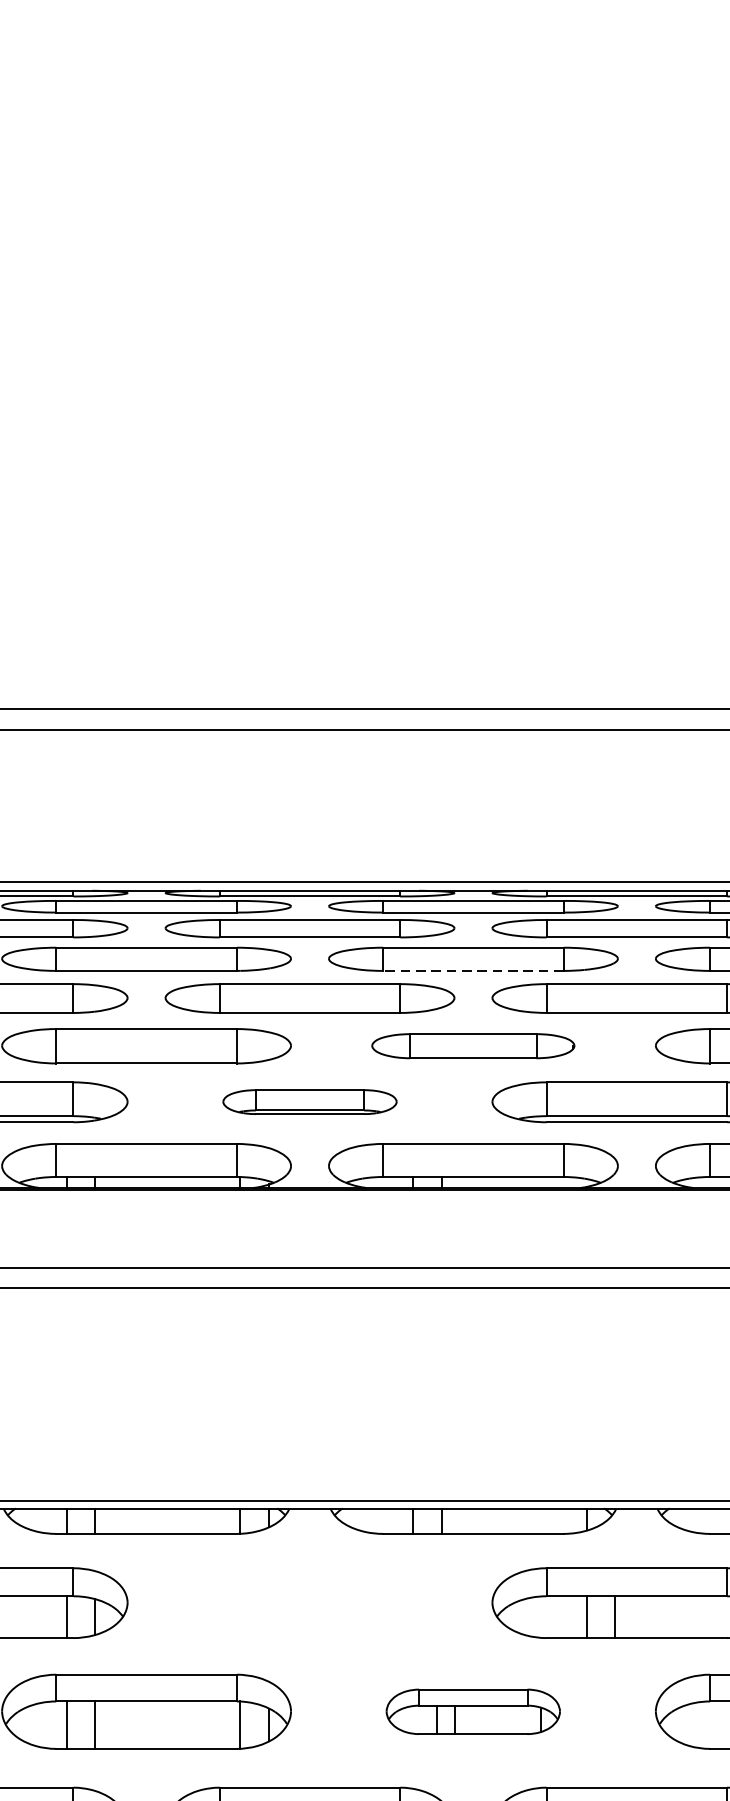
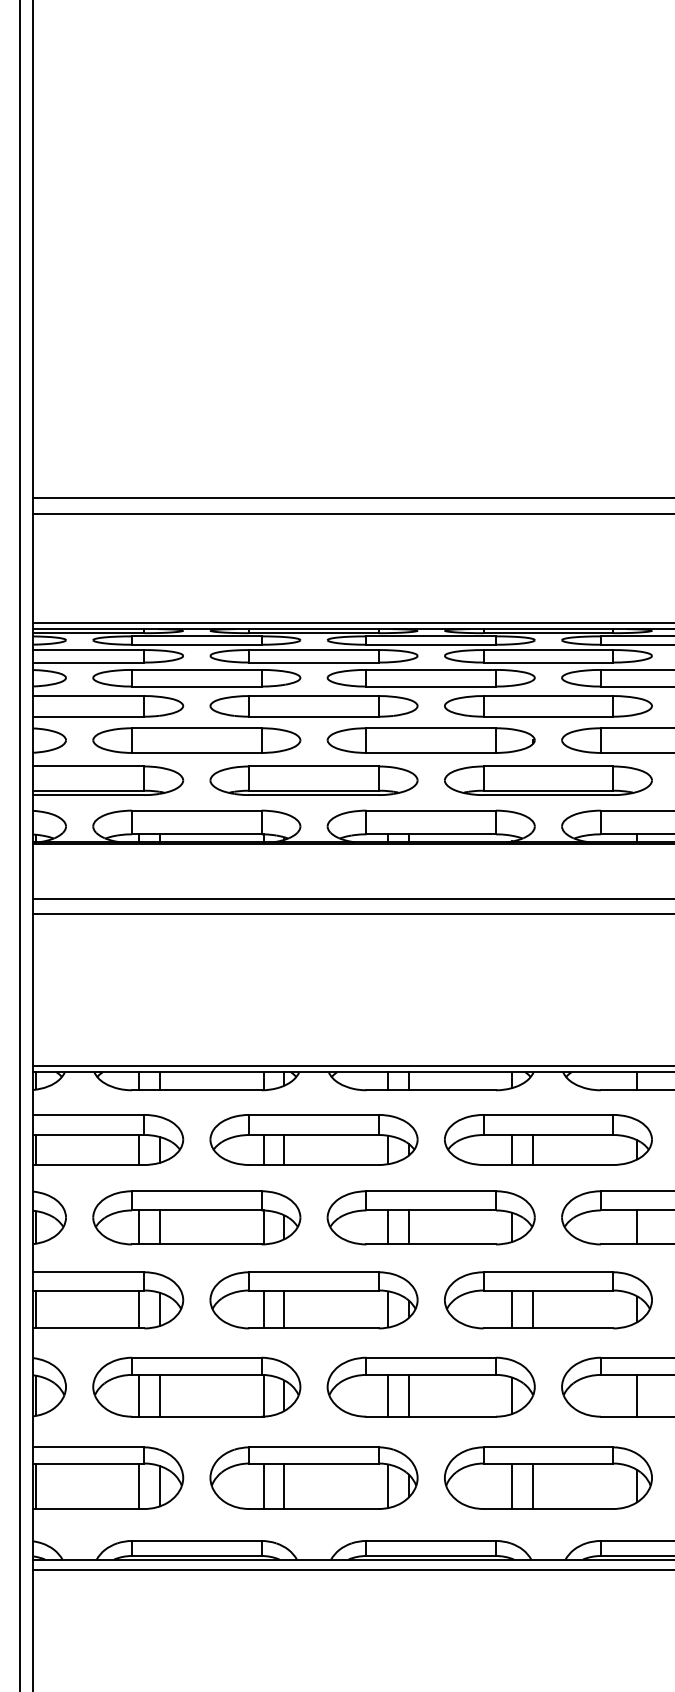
line: (473, 970) -> (431, 686), dashed -> solid
part: (472, 1046) -> (430, 740), size x1.43
part: (309, 1101) -> (313, 780), size x1.67
part: (309, 1602) -> (313, 1139), added
part: (472, 1711) -> (430, 1217), size x1.67

